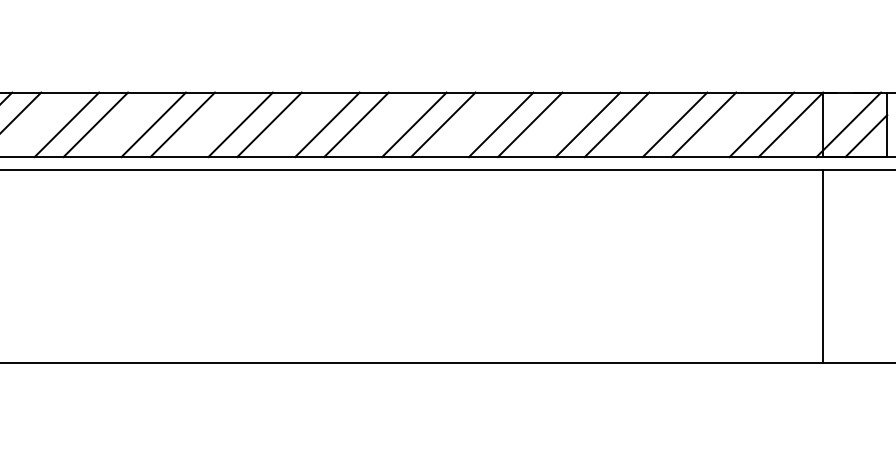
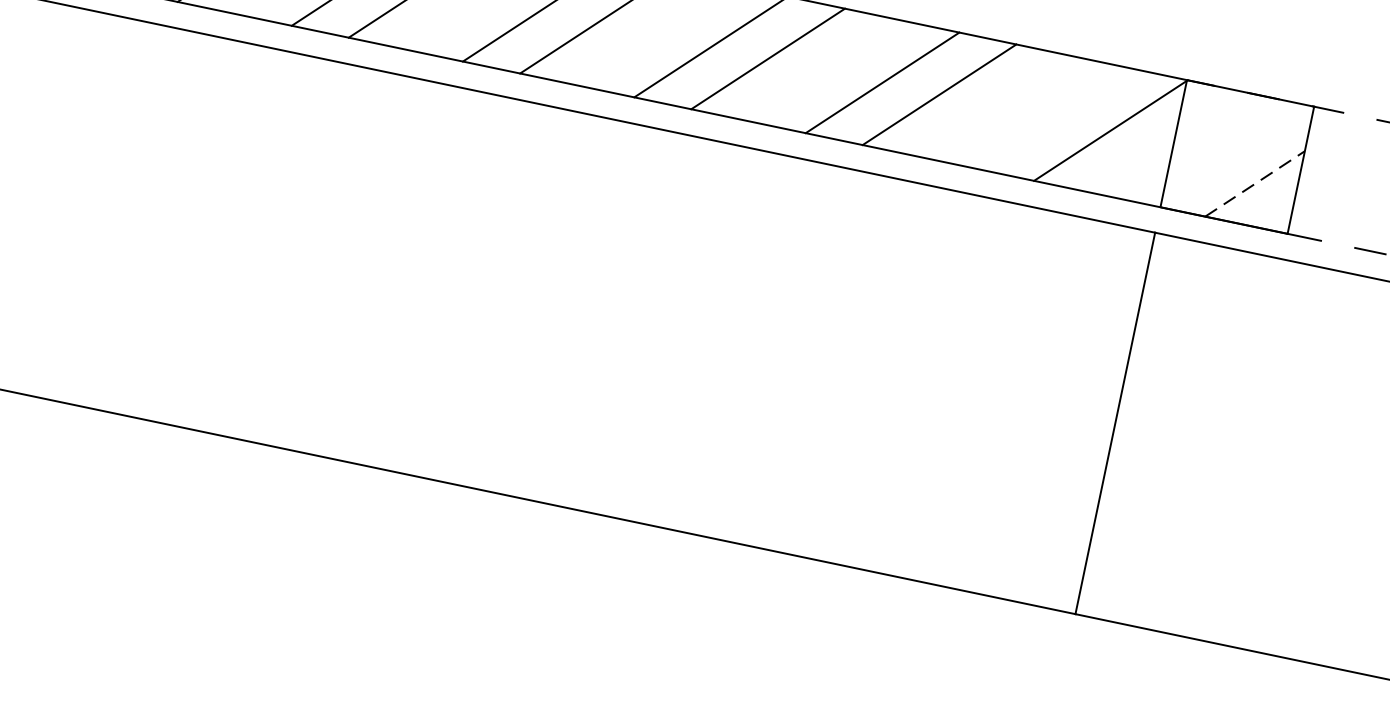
line: (761, 124) -> (1053, 117), removed
line: (848, 124) -> (1224, 153), removed
line: (866, 136) -> (1255, 184), solid -> dashed

